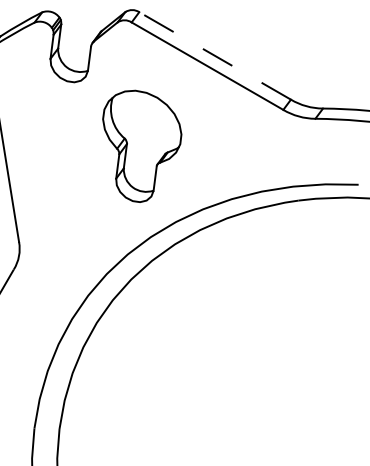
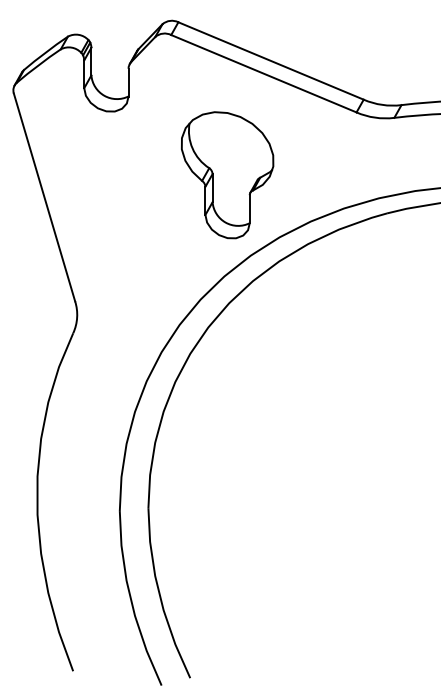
line: (214, 55) -> (270, 60), dashed -> solid
part: (139, 146) -> (227, 175), moved

